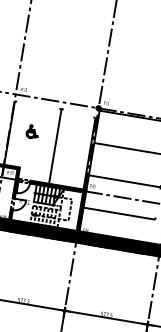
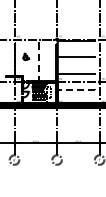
line: (54, 146) -> (38, 62), solid -> dashed
line: (117, 213) -> (75, 90), solid -> dashed

